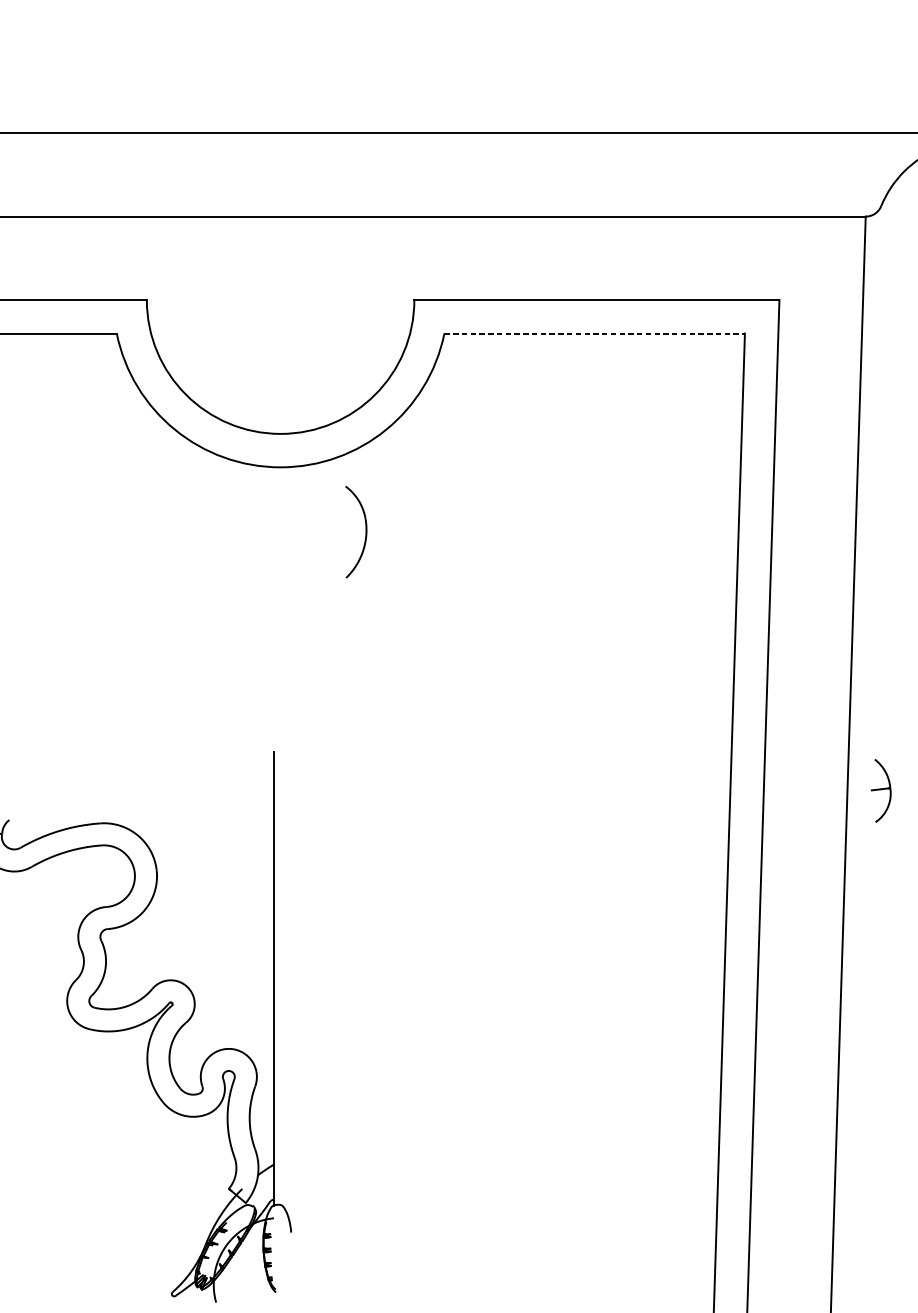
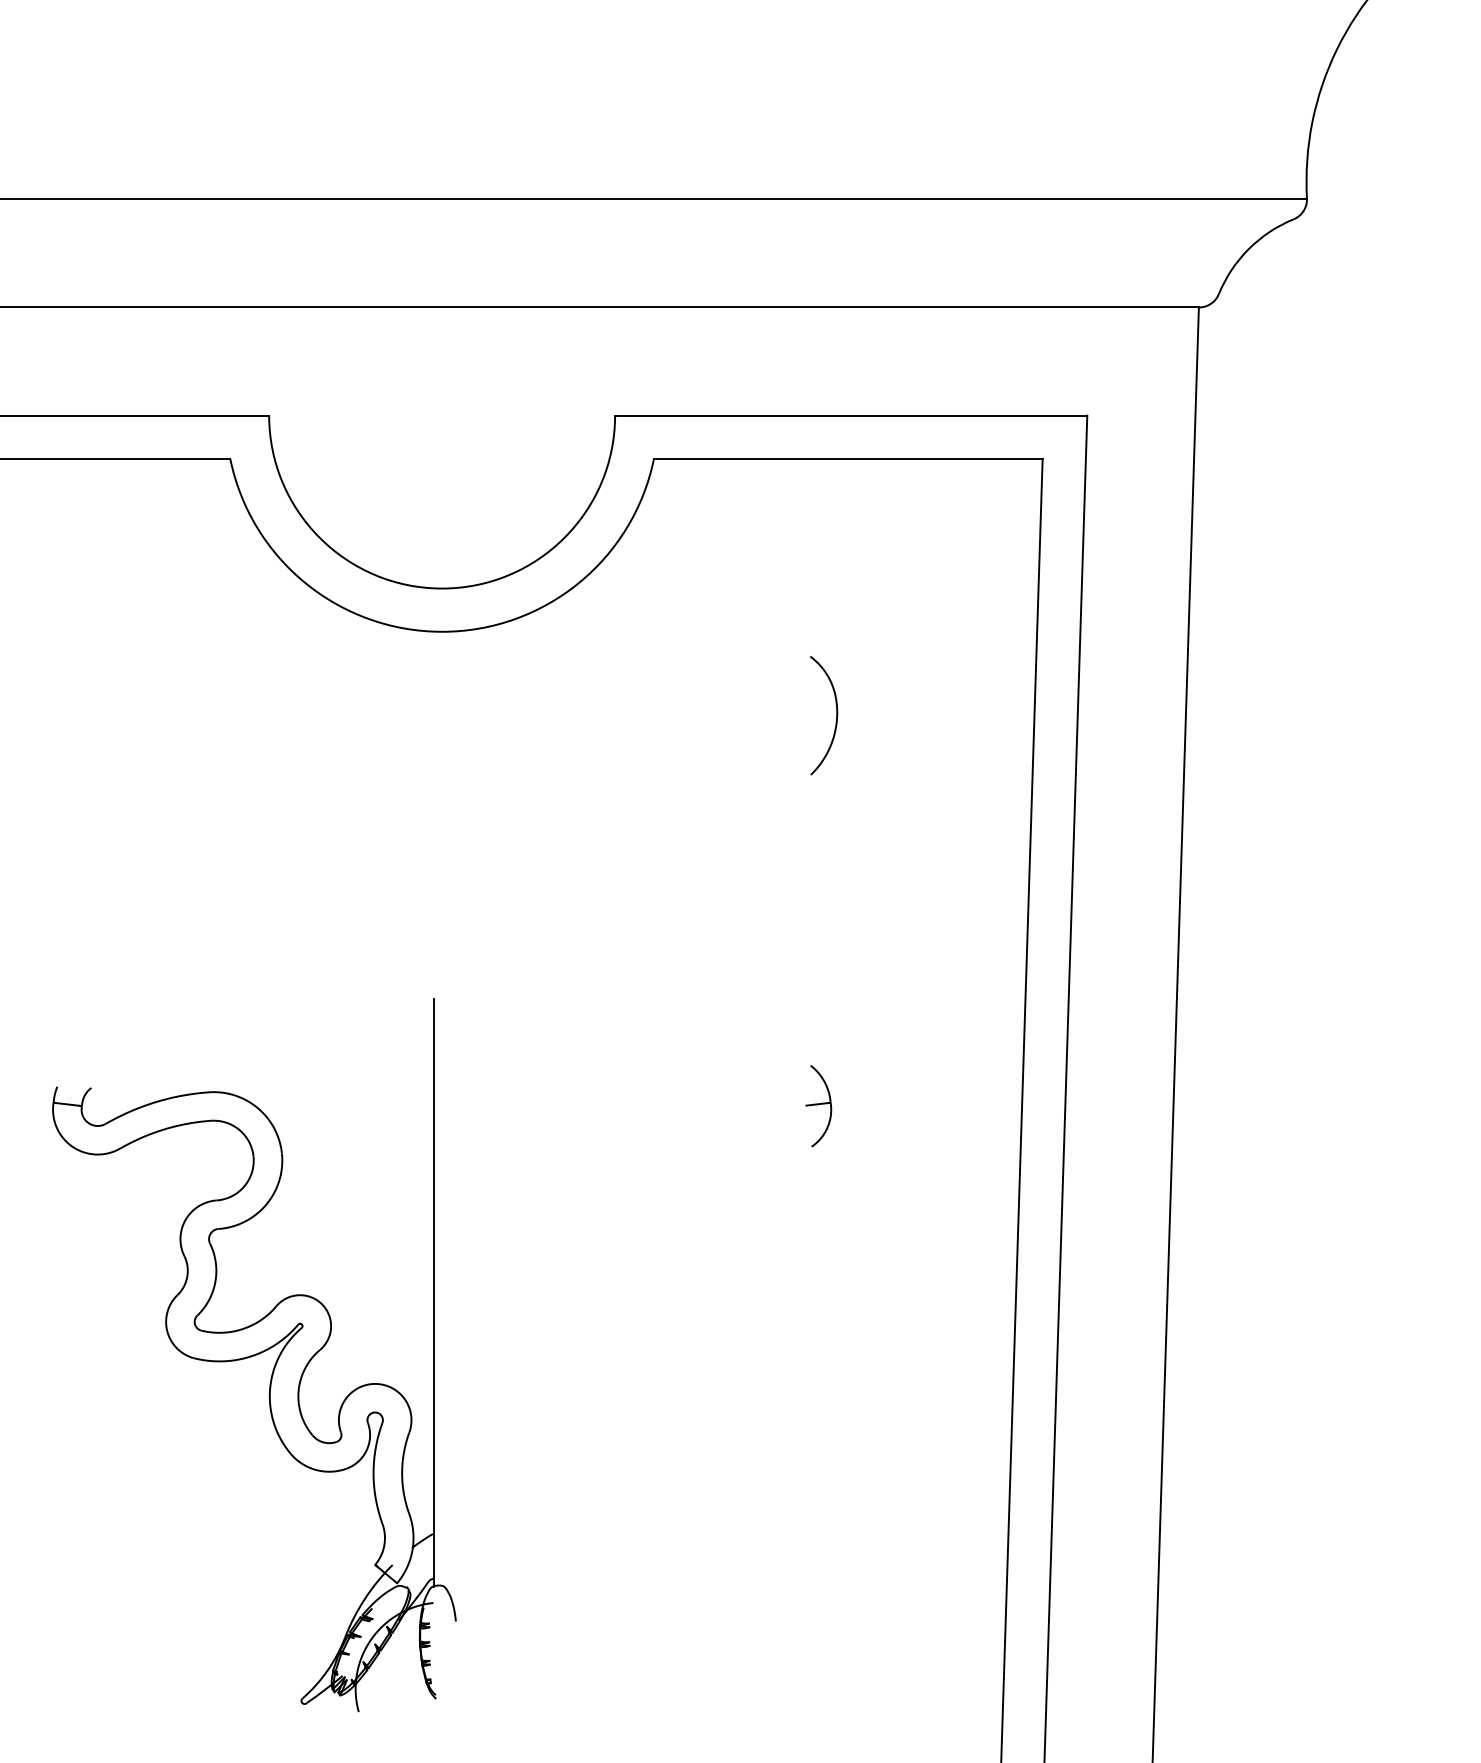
line: (594, 333) -> (848, 458), dashed -> solid
part: (365, 532) -> (836, 715), moved
part: (880, 791) -> (818, 1106), moved

